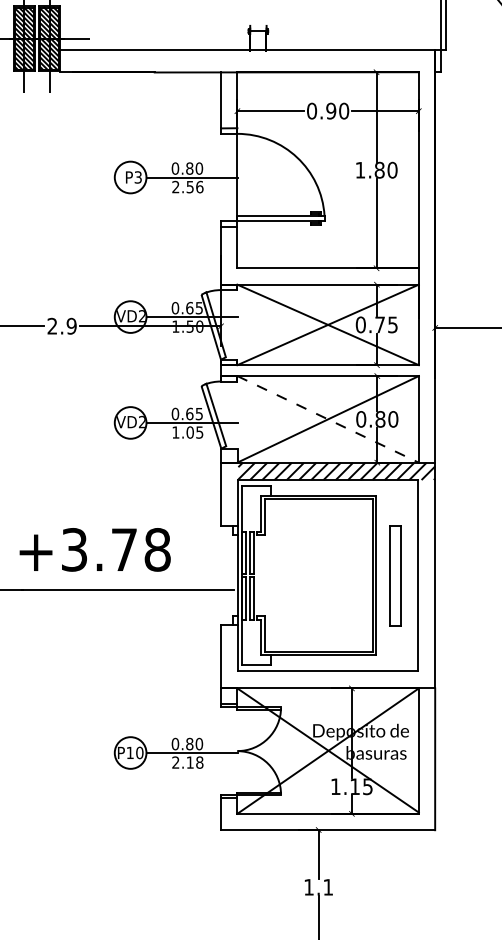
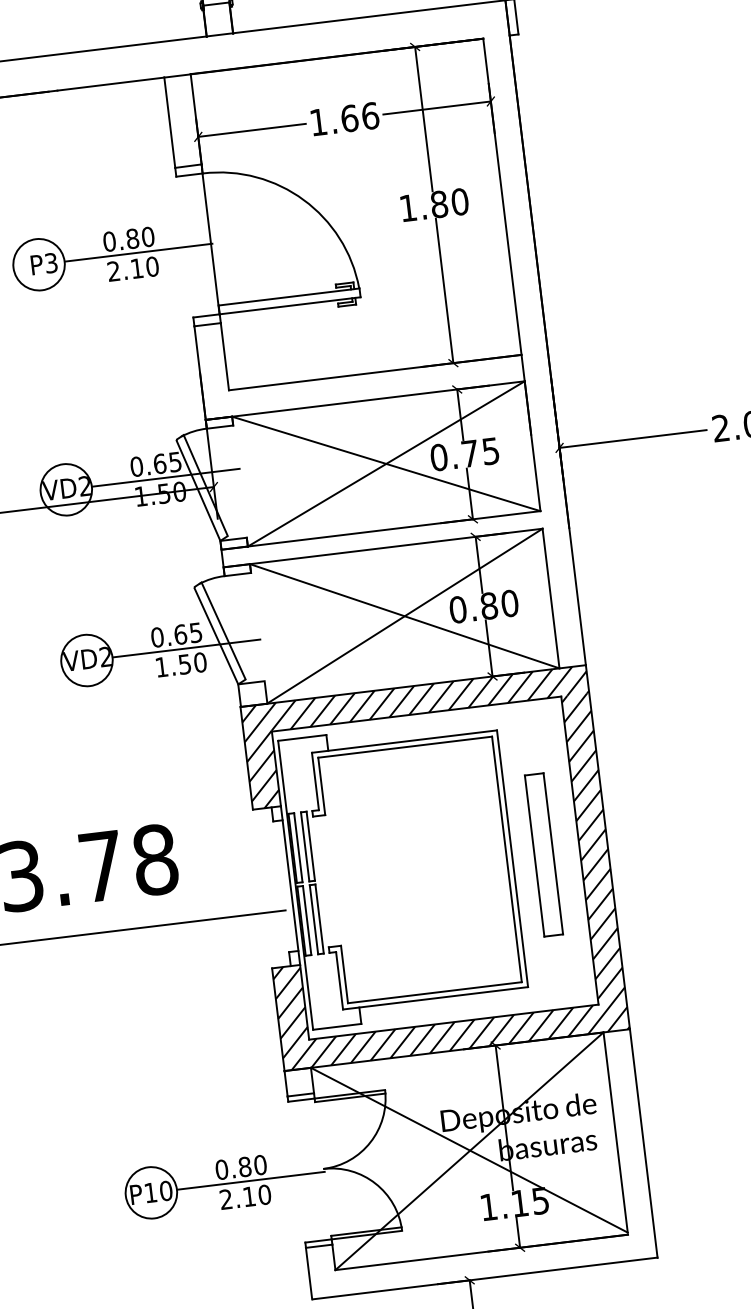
text: (328, 110) -> (345, 118), 0.90 -> 1.66
text: (194, 186) -> (143, 266), 2.56 -> 2.10
line: (328, 419) -> (405, 616), dashed -> solid
text: (194, 432) -> (191, 663), 1.05 -> 1.50
hatch: (229, 494) -> (260, 756), added
hatch: (328, 584) -> (437, 882), added
text: (199, 762) -> (264, 1194), 2.18 -> 2.10

